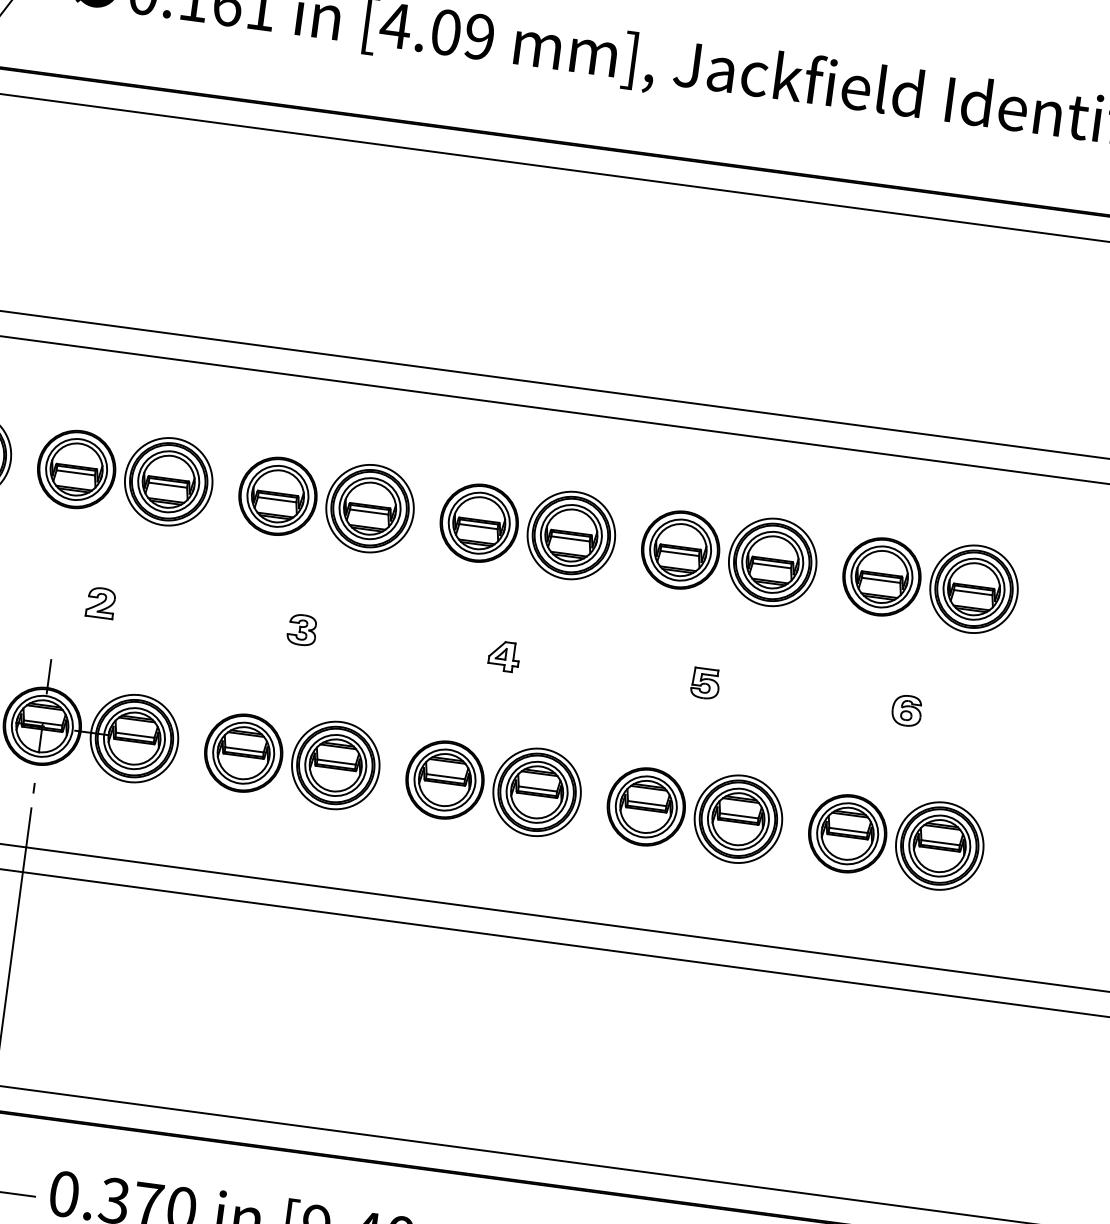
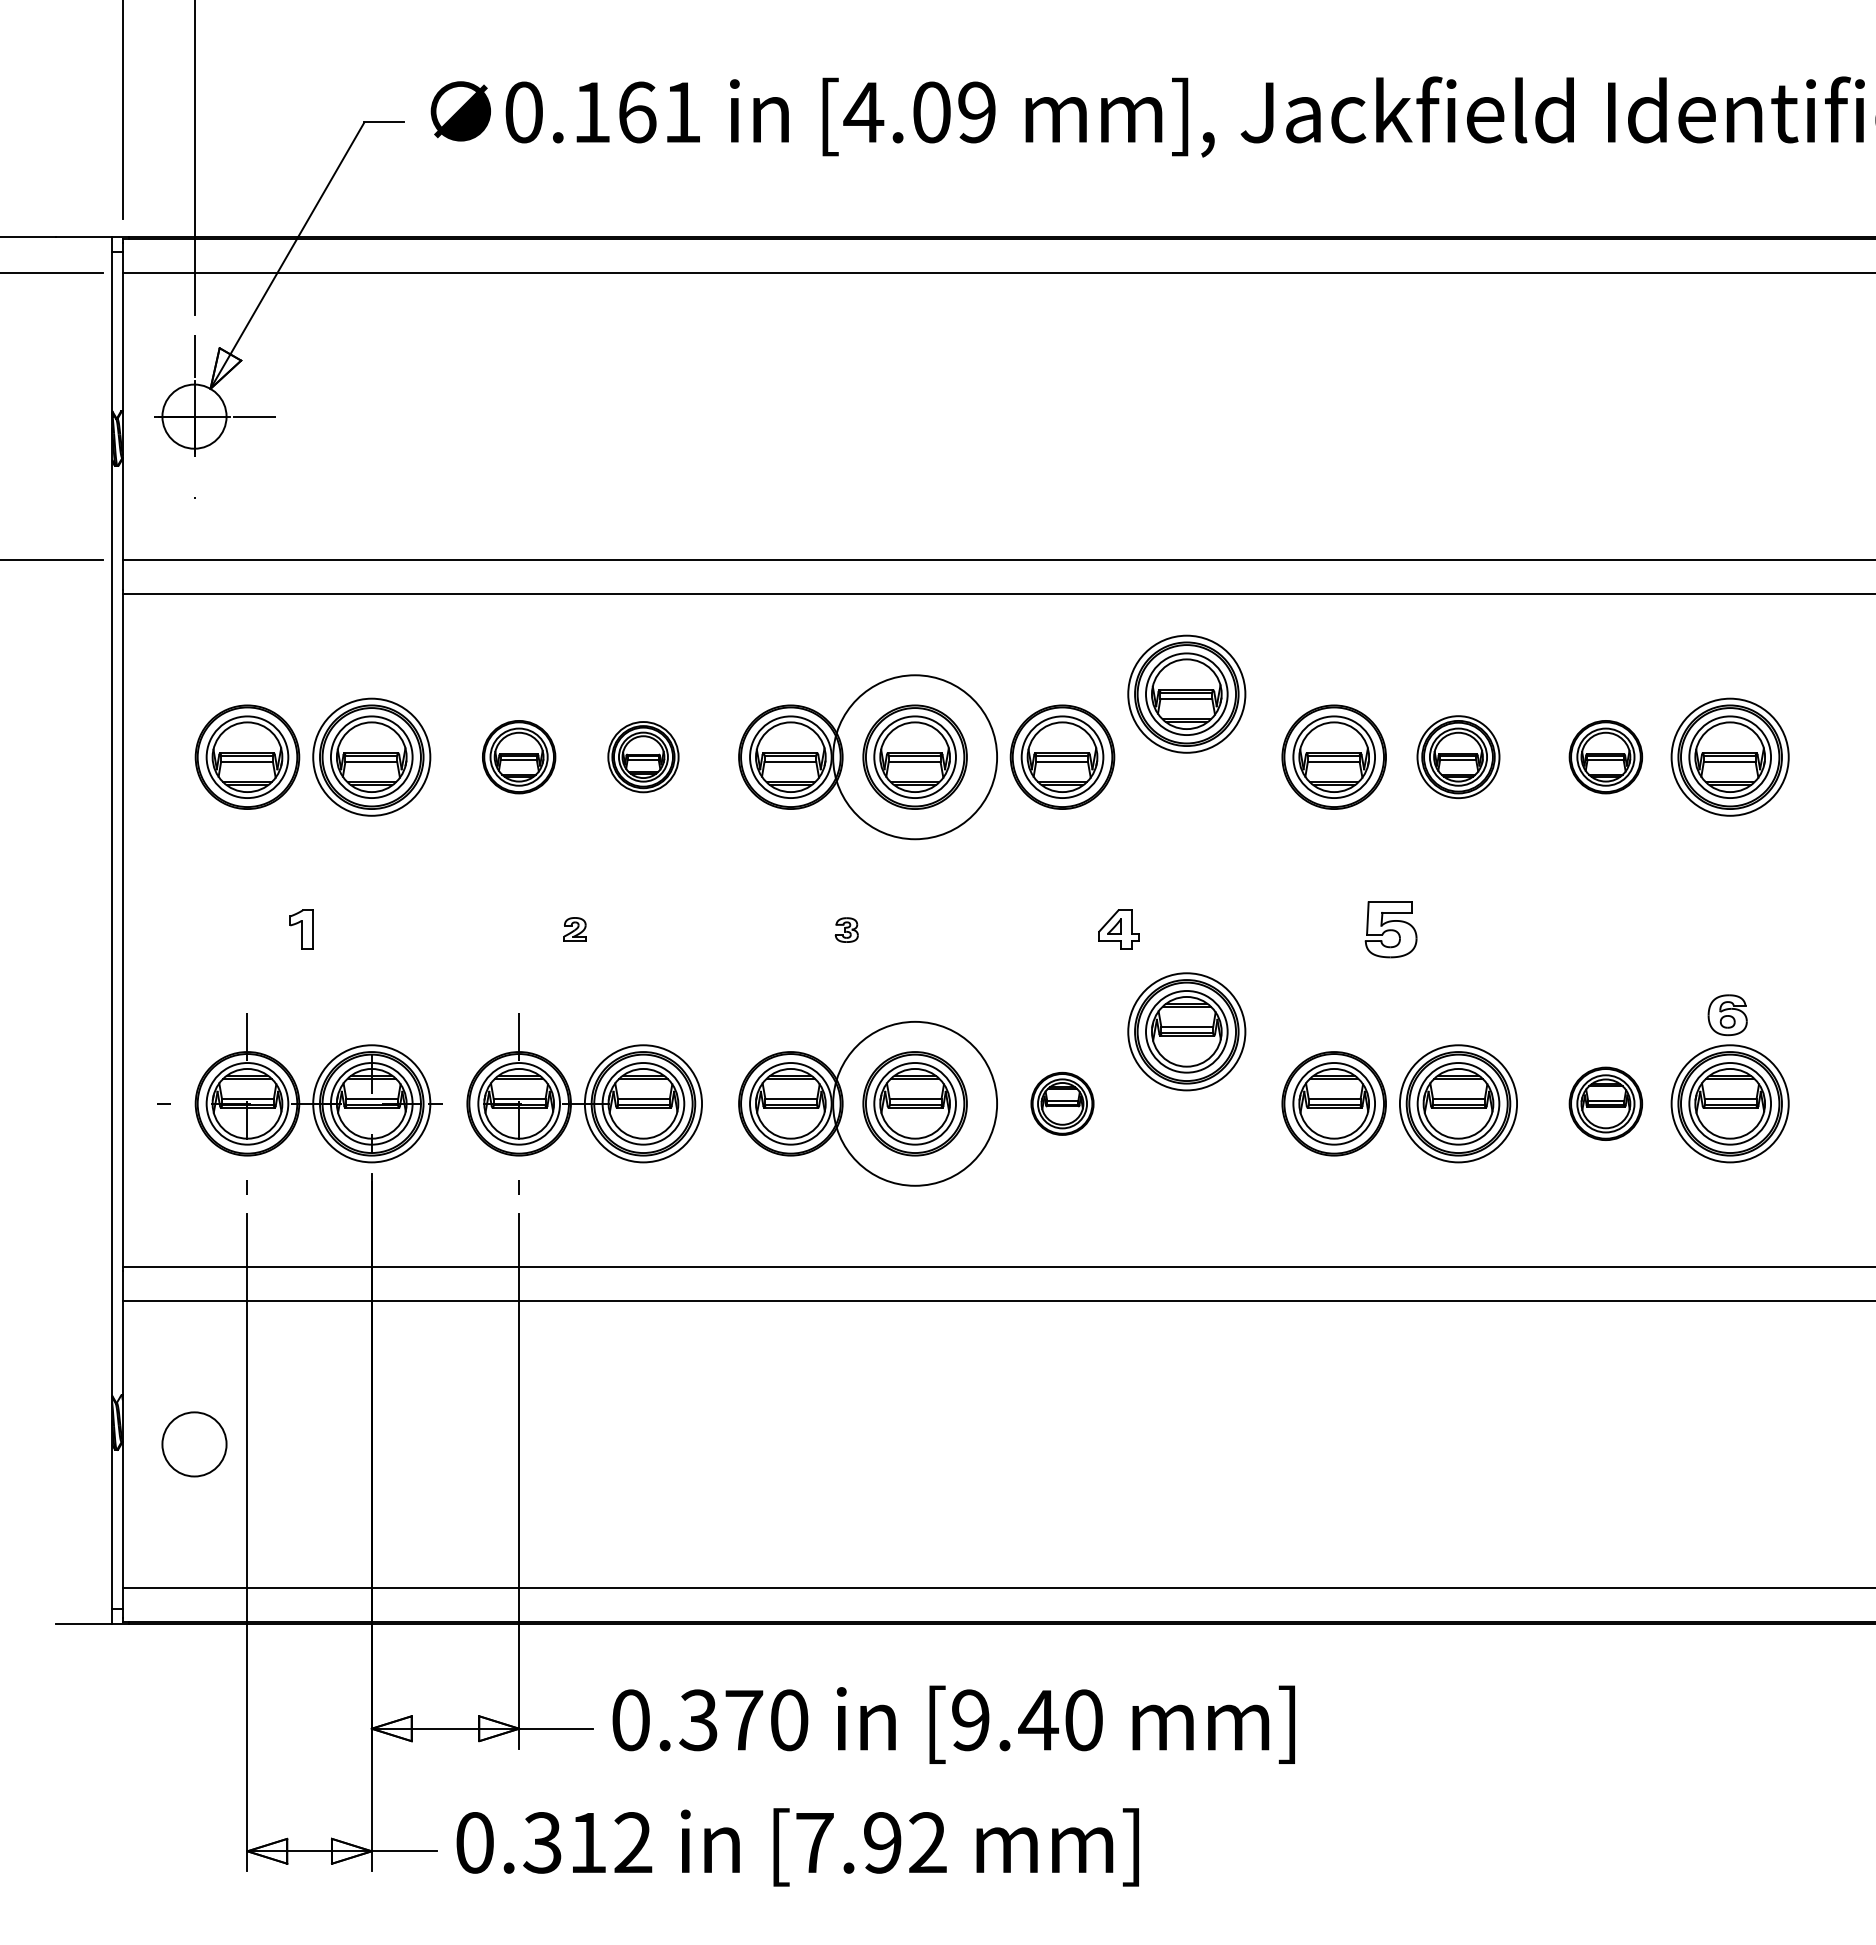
part: (76, 468) -> (518, 756), size x0.7
part: (168, 481) -> (643, 756), size x0.6
circle: (369, 508) -> (914, 756), size x1.4
part: (571, 534) -> (1186, 693), moved
part: (772, 561) -> (1458, 756), size x0.7
part: (881, 576) -> (1605, 756), size x0.7
part: (100, 602) -> (574, 929), size x0.6
part: (302, 629) -> (846, 929), size x0.6
part: (705, 683) -> (1390, 929), size x1.4
part: (906, 710) -> (1727, 1015), moved
circle: (335, 765) -> (914, 1103), size x1.4
part: (445, 779) -> (1062, 1103), size x0.6
part: (536, 792) -> (1186, 1031), moved
part: (847, 833) -> (1605, 1103), size x0.7

